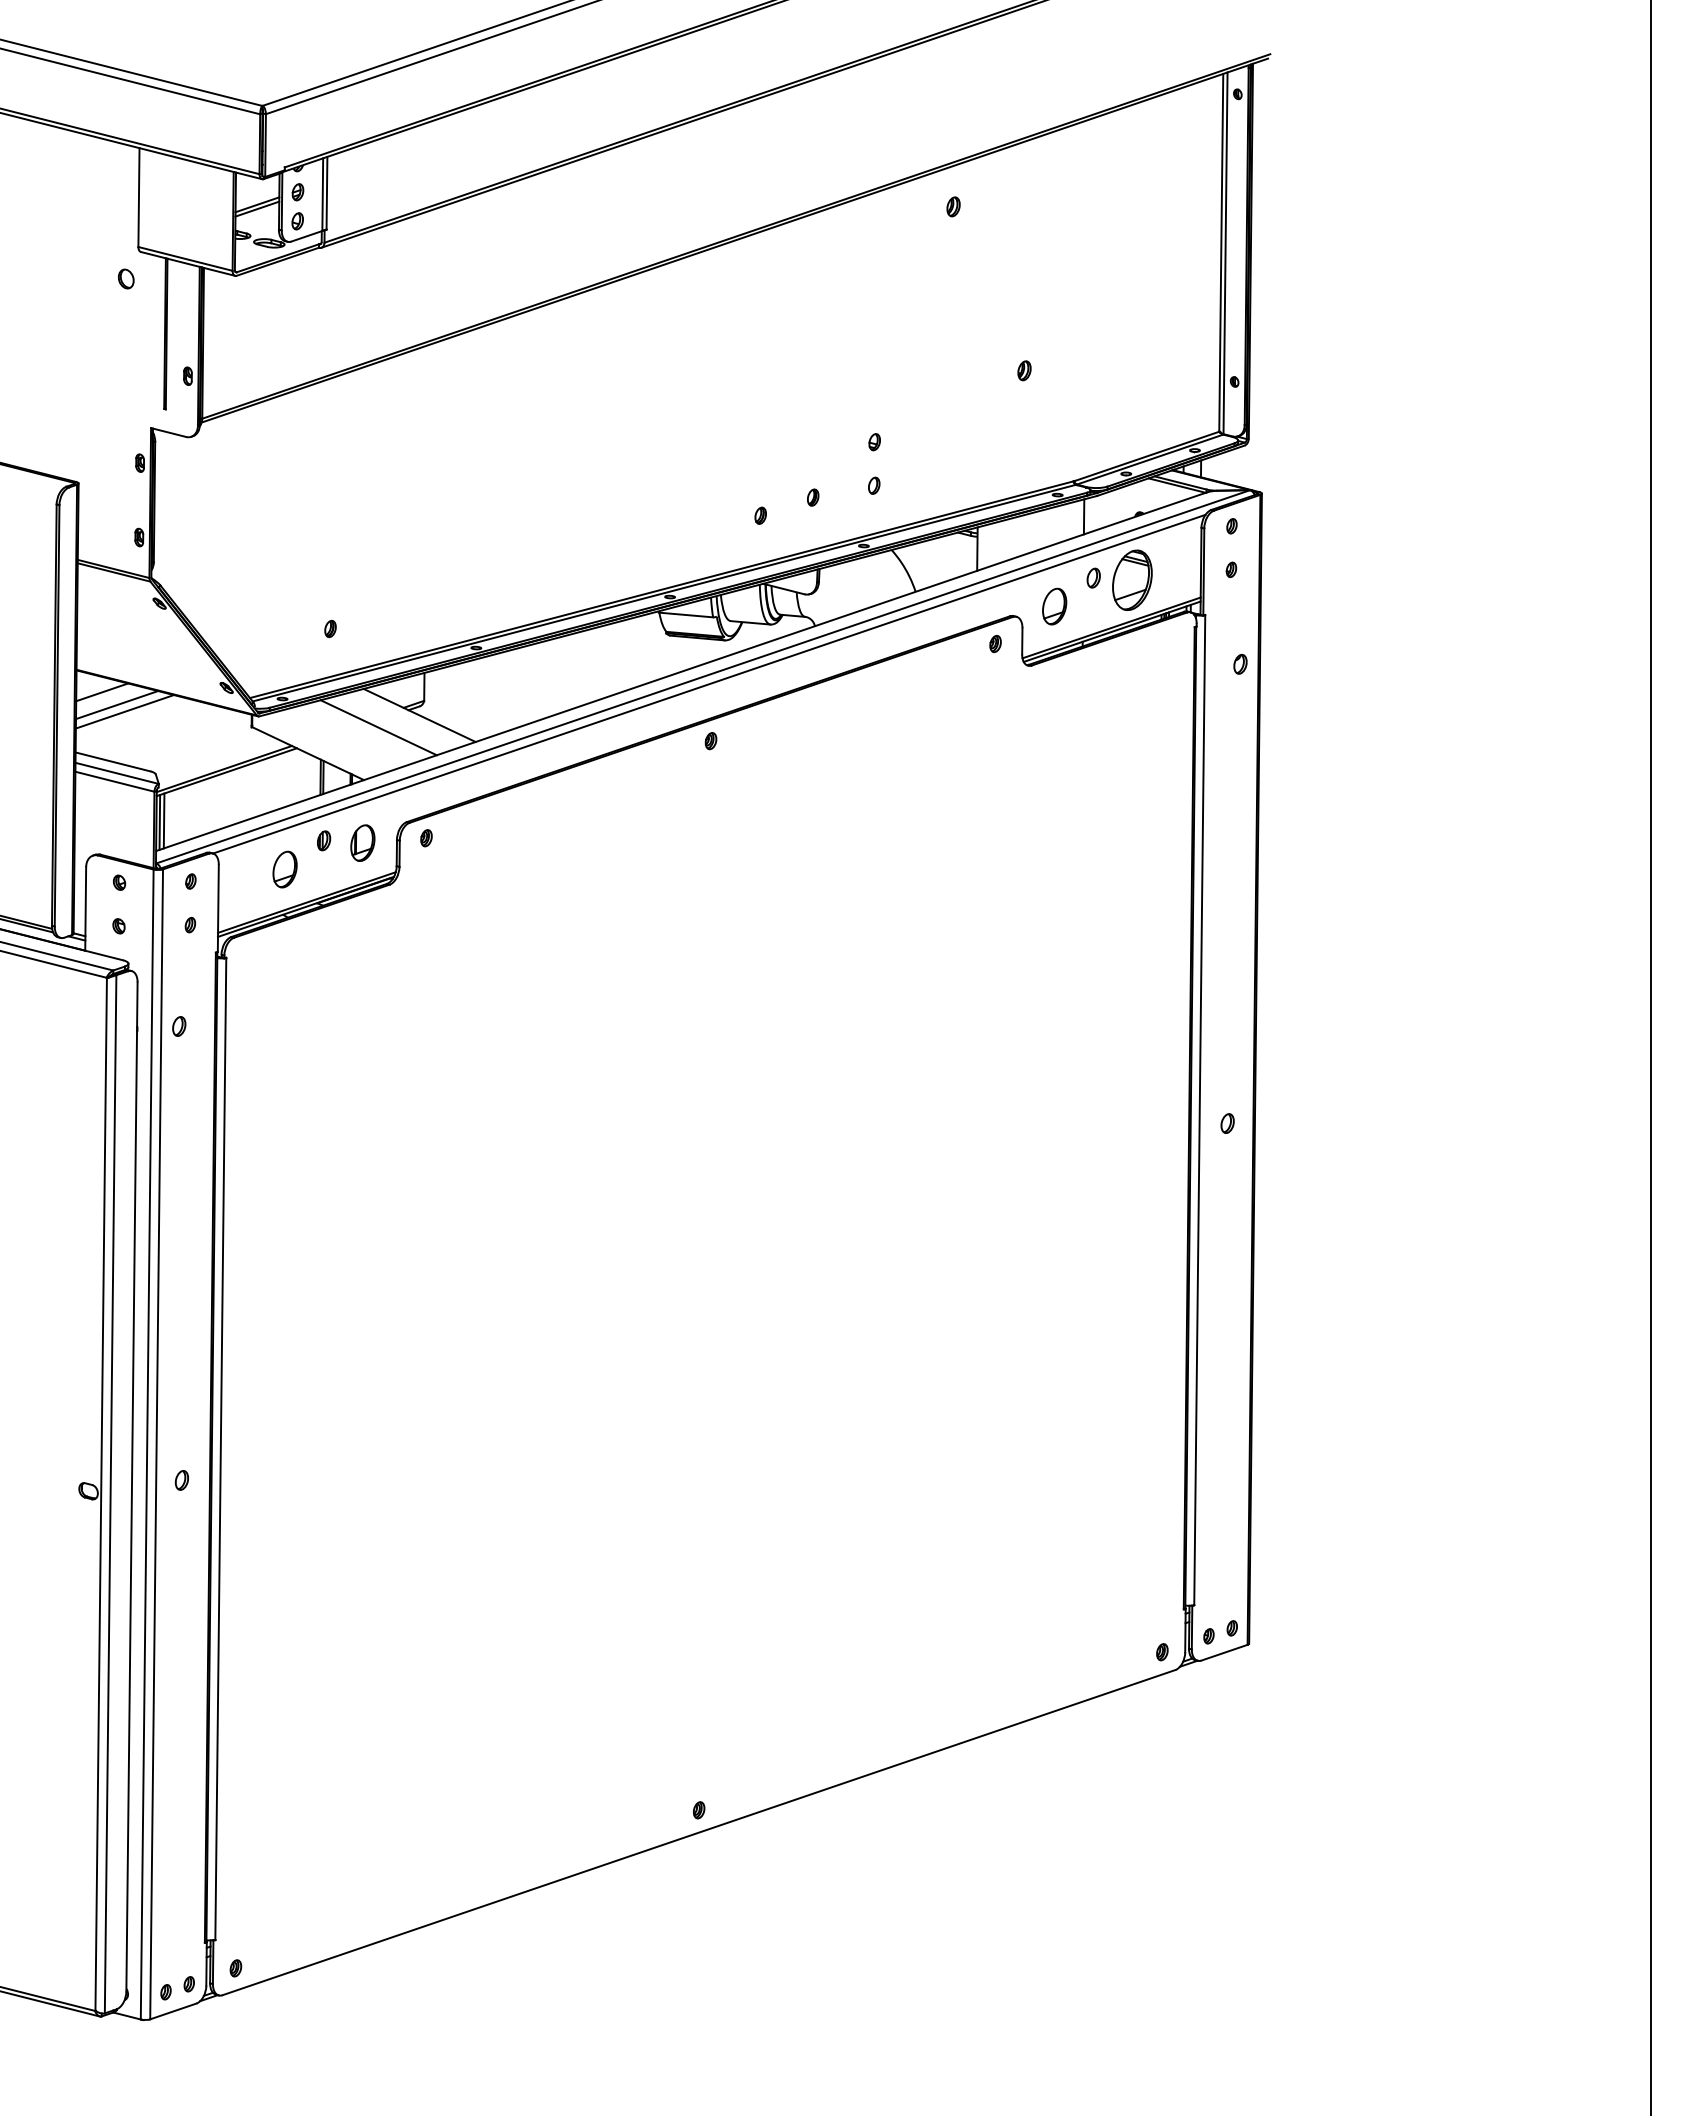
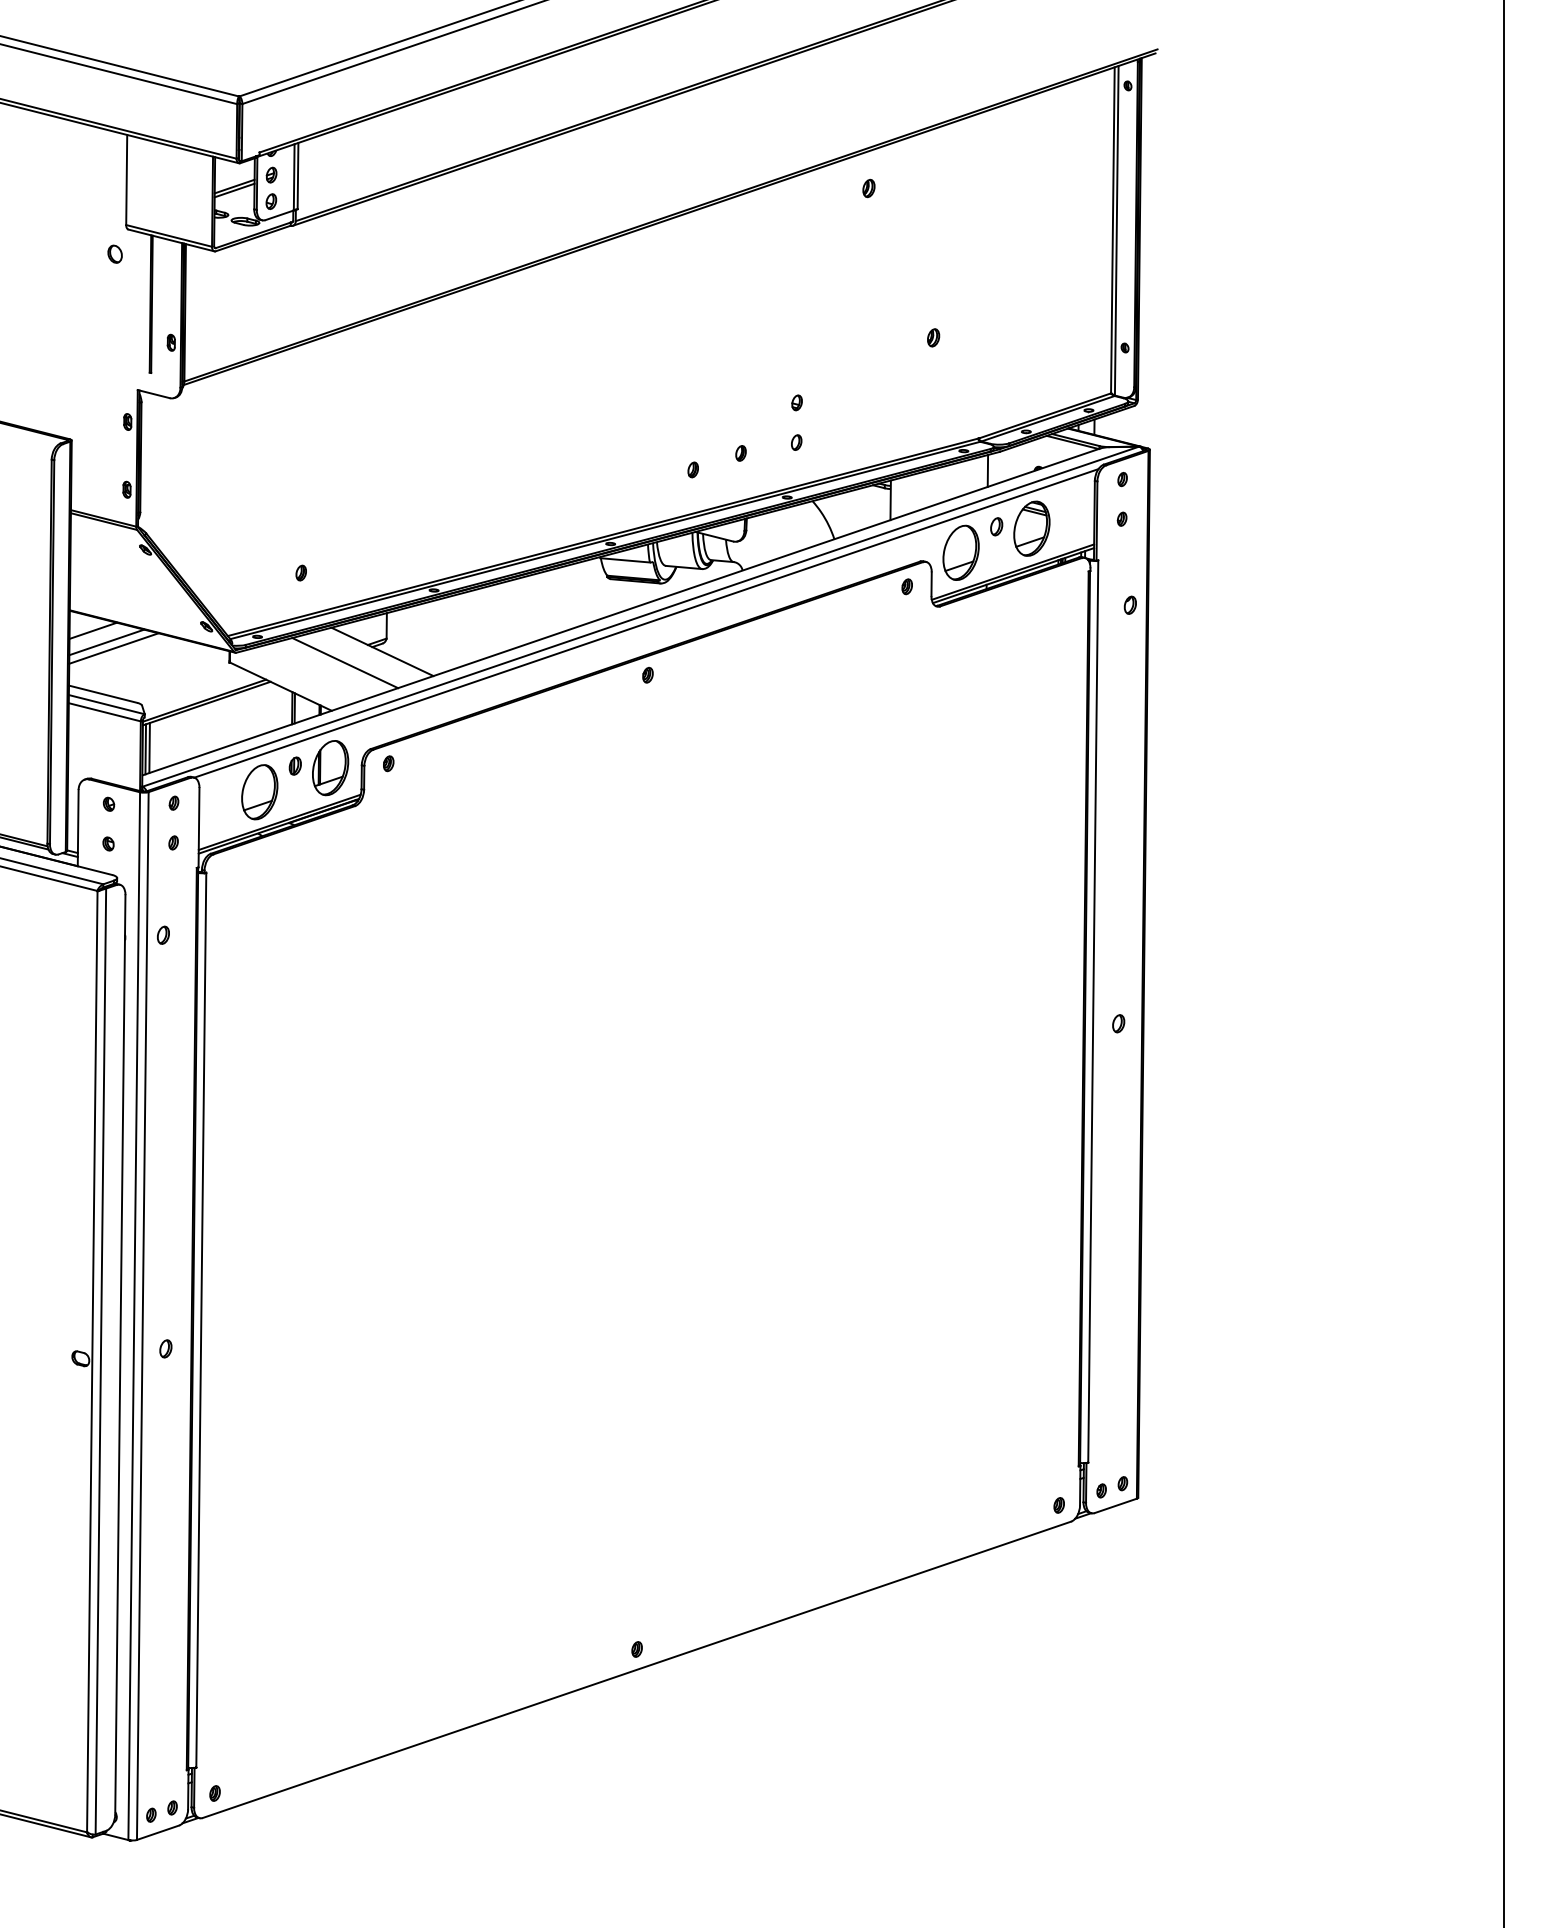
part: (1054, 606) -> (960, 552), size x1.67
part: (362, 843) -> (330, 768), size x1.67
part: (284, 869) -> (259, 792), size x1.67

